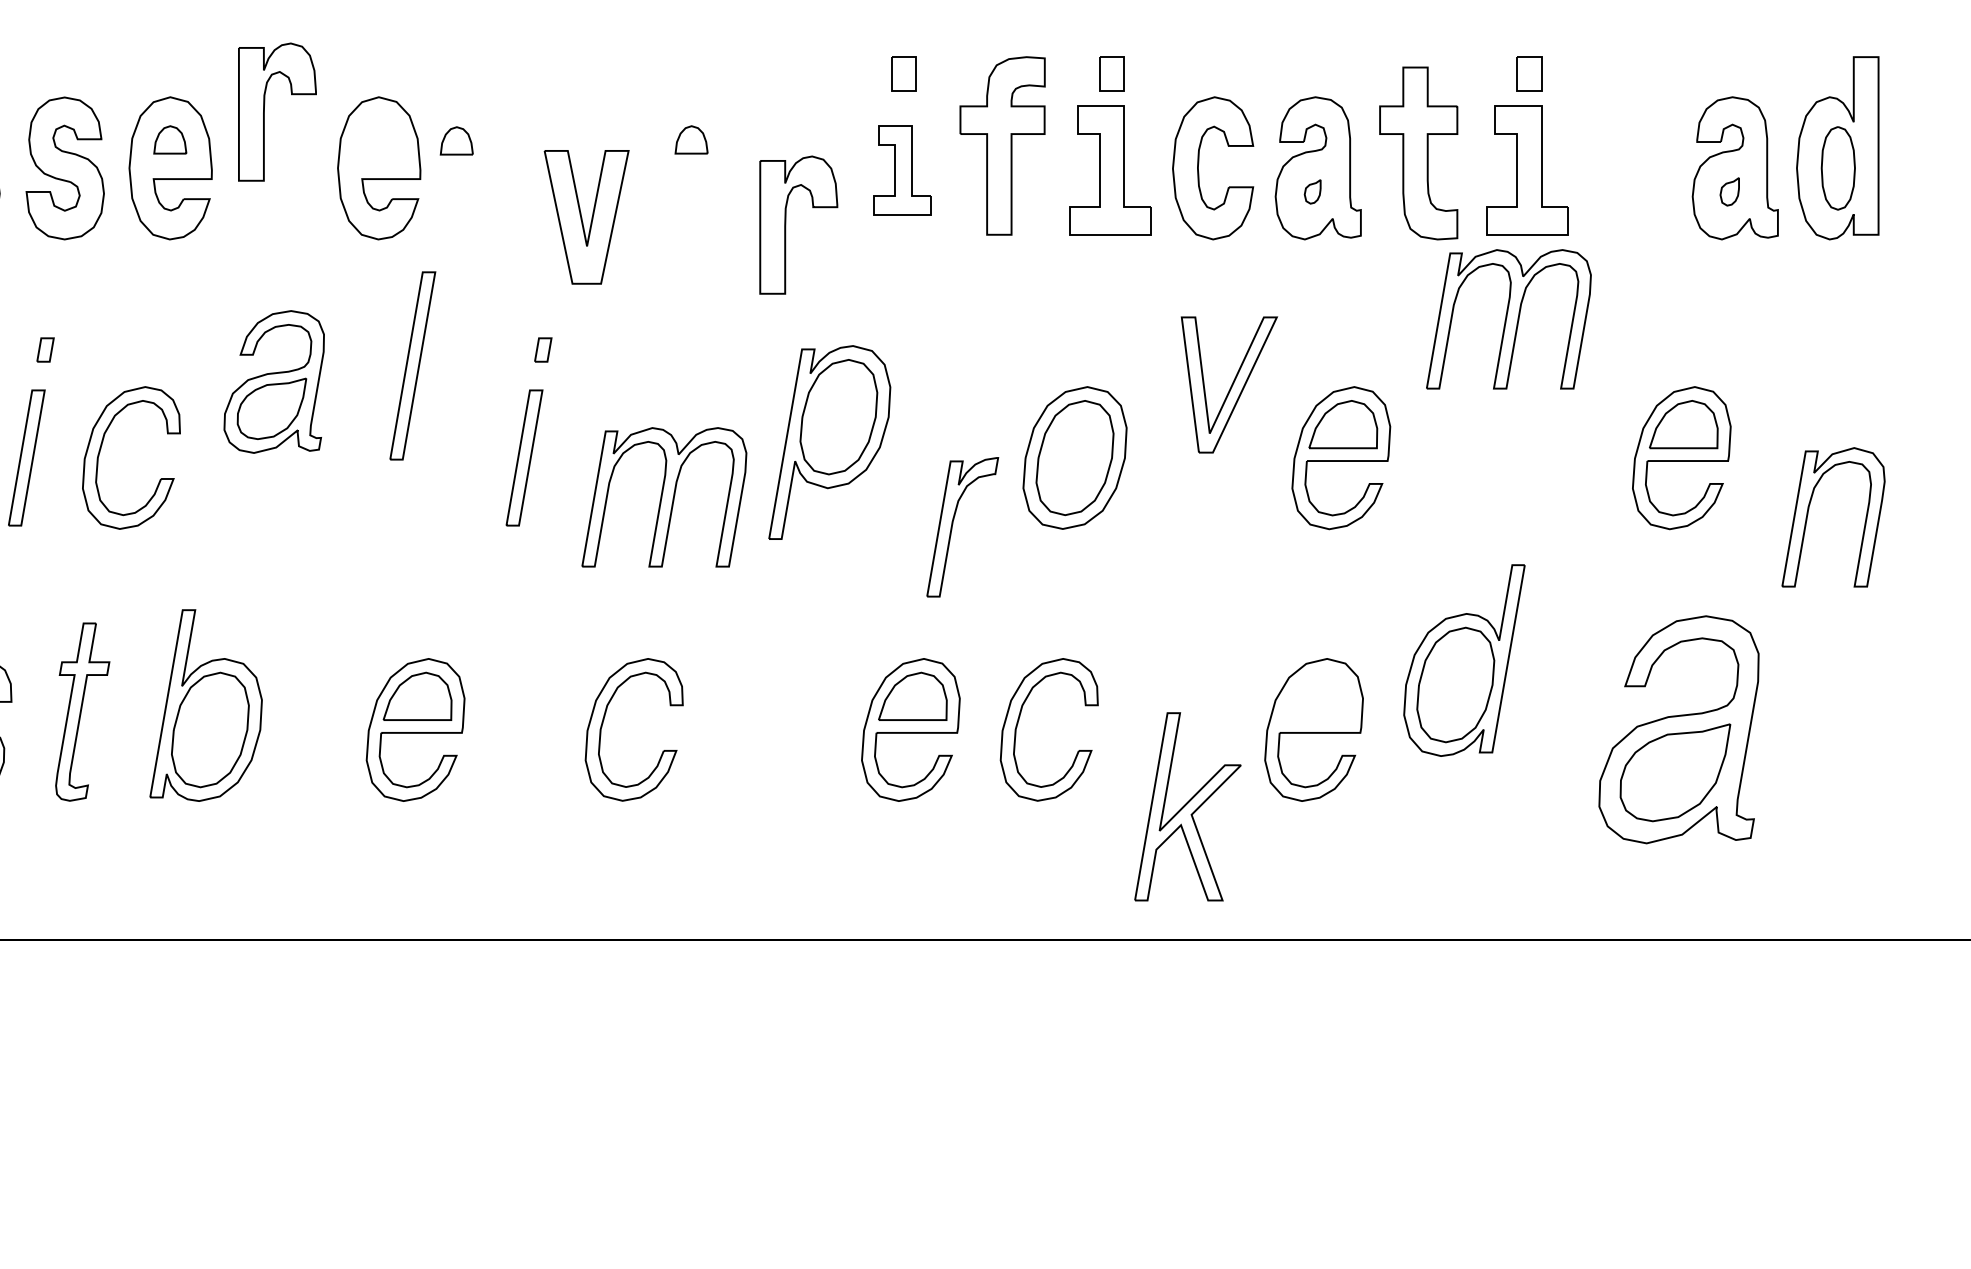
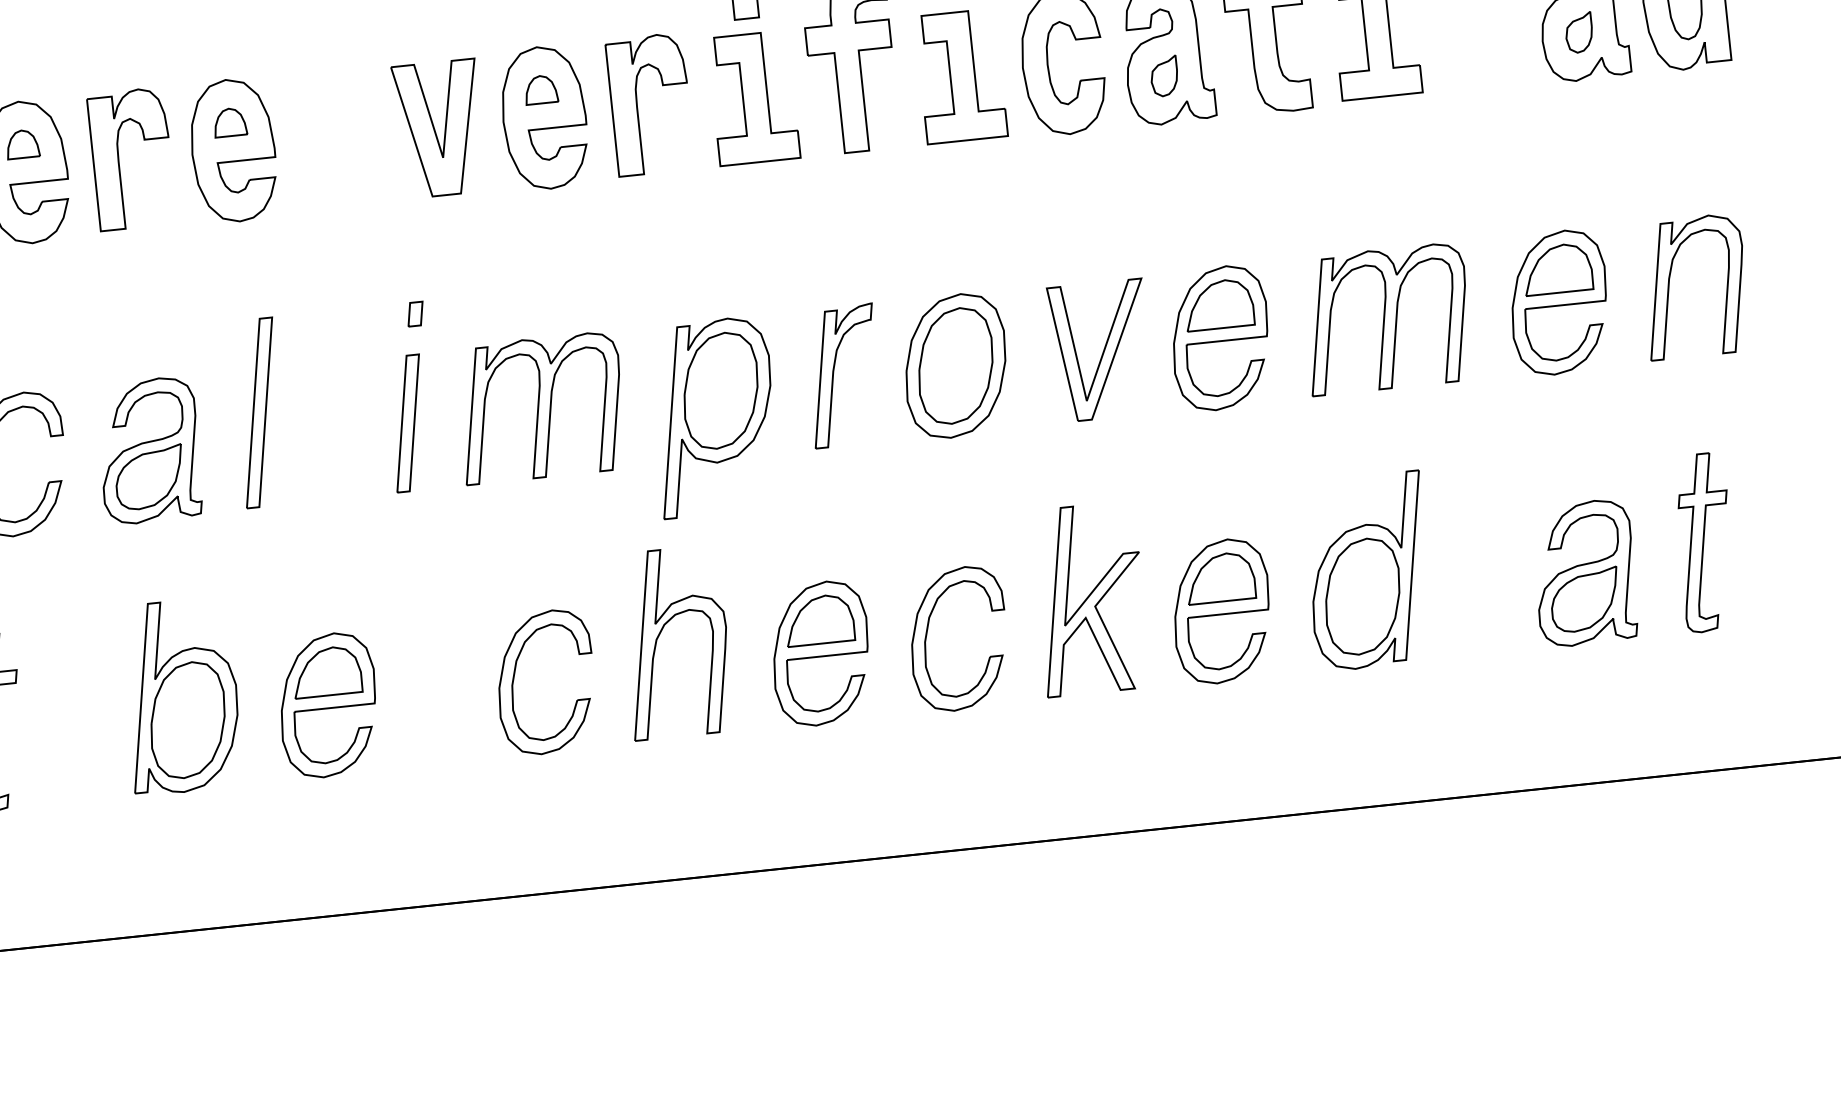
part: (264, 111) -> (119, 159), moved
part: (456, 140) -> (229, 122), moved
part: (691, 168) -> (544, 118), added
part: (902, 170) -> (754, 98), size x1.43
part: (1312, 191) -> (1164, 76), size x1.67
part: (1729, 191) -> (1578, 32), size x1.43
part: (586, 217) -> (439, 129), moved
part: (786, 224) -> (638, 105), moved
part: (1508, 319) -> (1386, 319), moved
part: (412, 365) -> (259, 412), moved
part: (273, 381) -> (148, 450), moved
part: (1229, 384) -> (1101, 350), moved
part: (829, 442) -> (714, 416), moved
part: (664, 497) -> (541, 408), moved
part: (1808, 515) -> (1669, 287), moved
part: (953, 524) -> (834, 374), moved
part: (1464, 660) -> (1368, 571), moved
part: (754, 692) -> (661, 632), added
part: (1315, 695) -> (1219, 577), added
part: (205, 705) -> (180, 696), moved
part: (1801, 711) -> (1704, 542), added
part: (1678, 729) -> (1584, 572), size x0.62
part: (1187, 806) -> (1090, 598), moved

